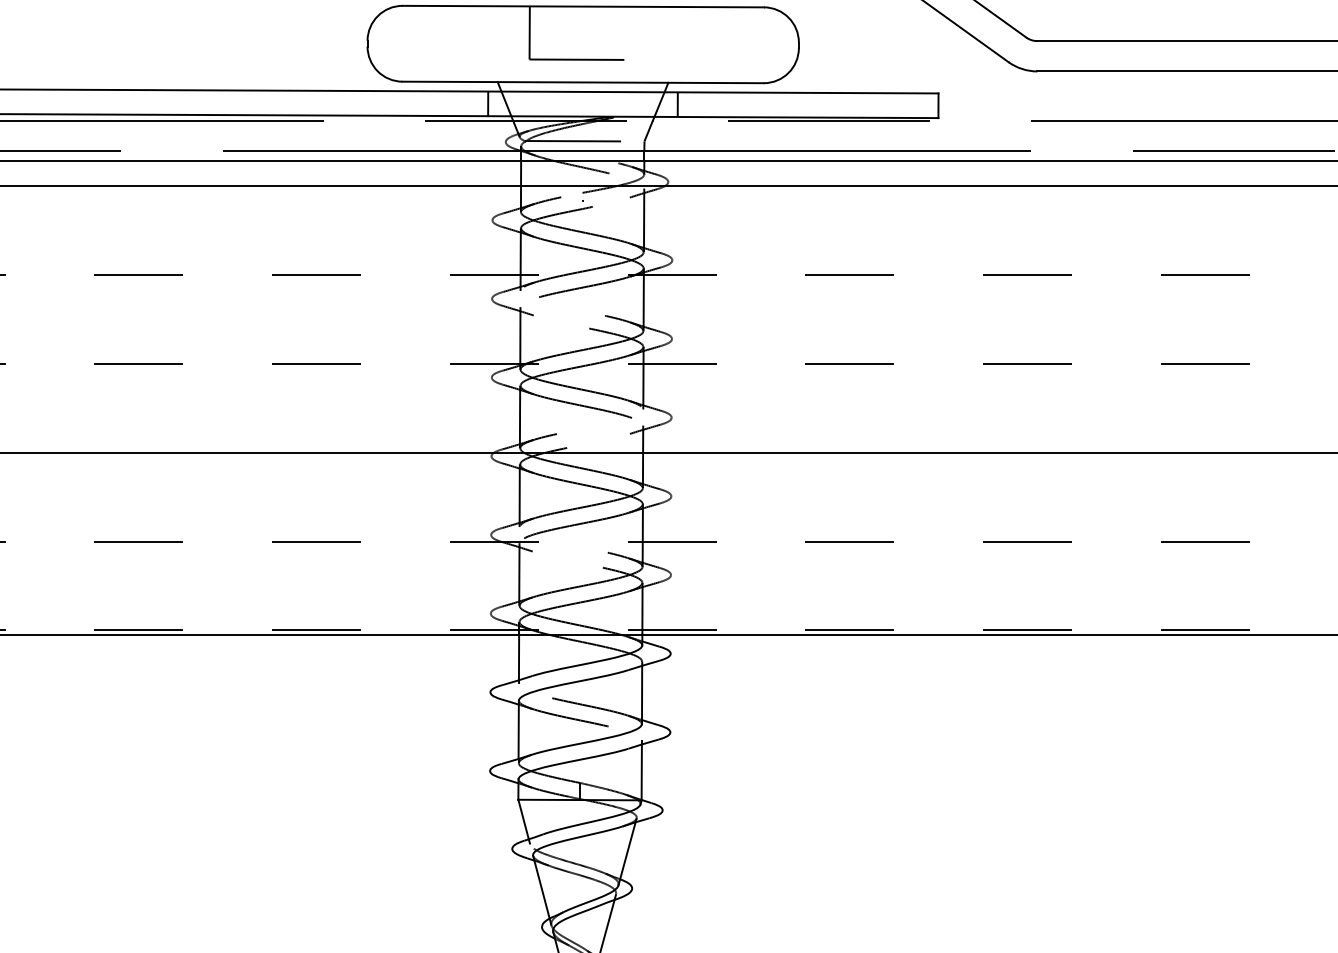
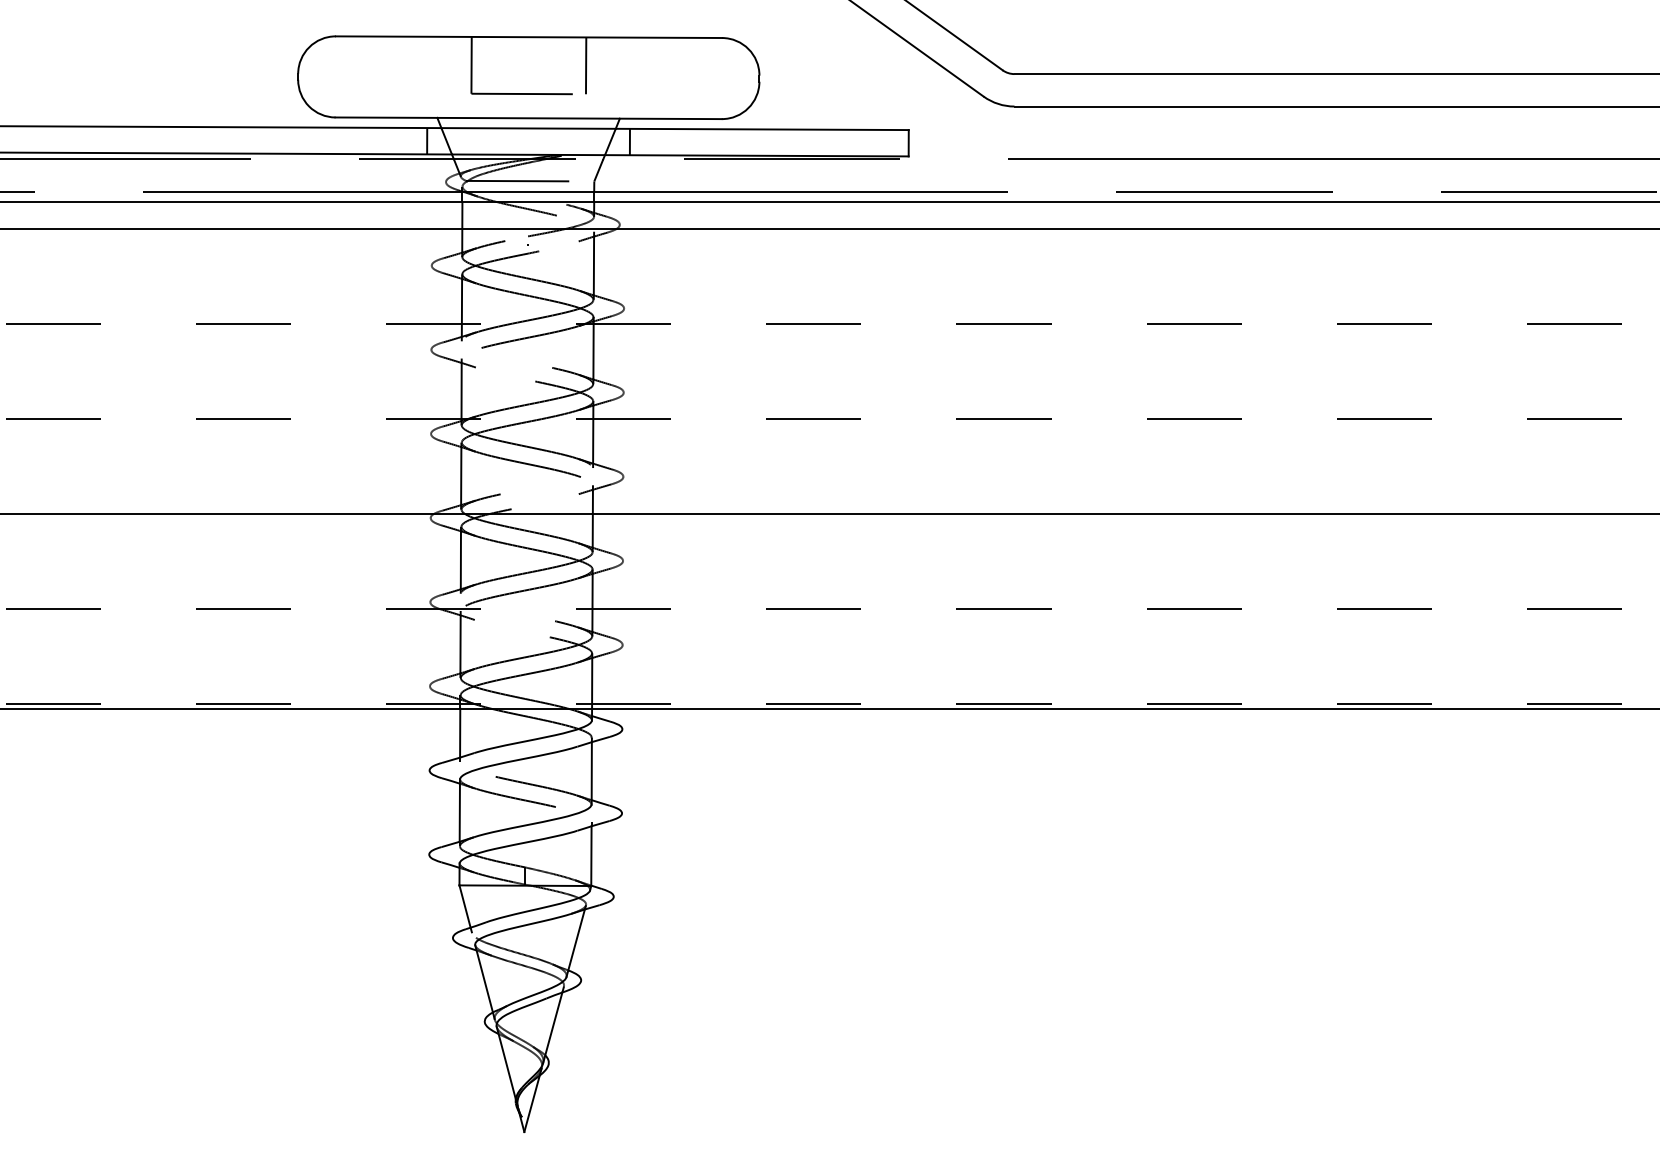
line: (636, 33) -> (585, 65), added

